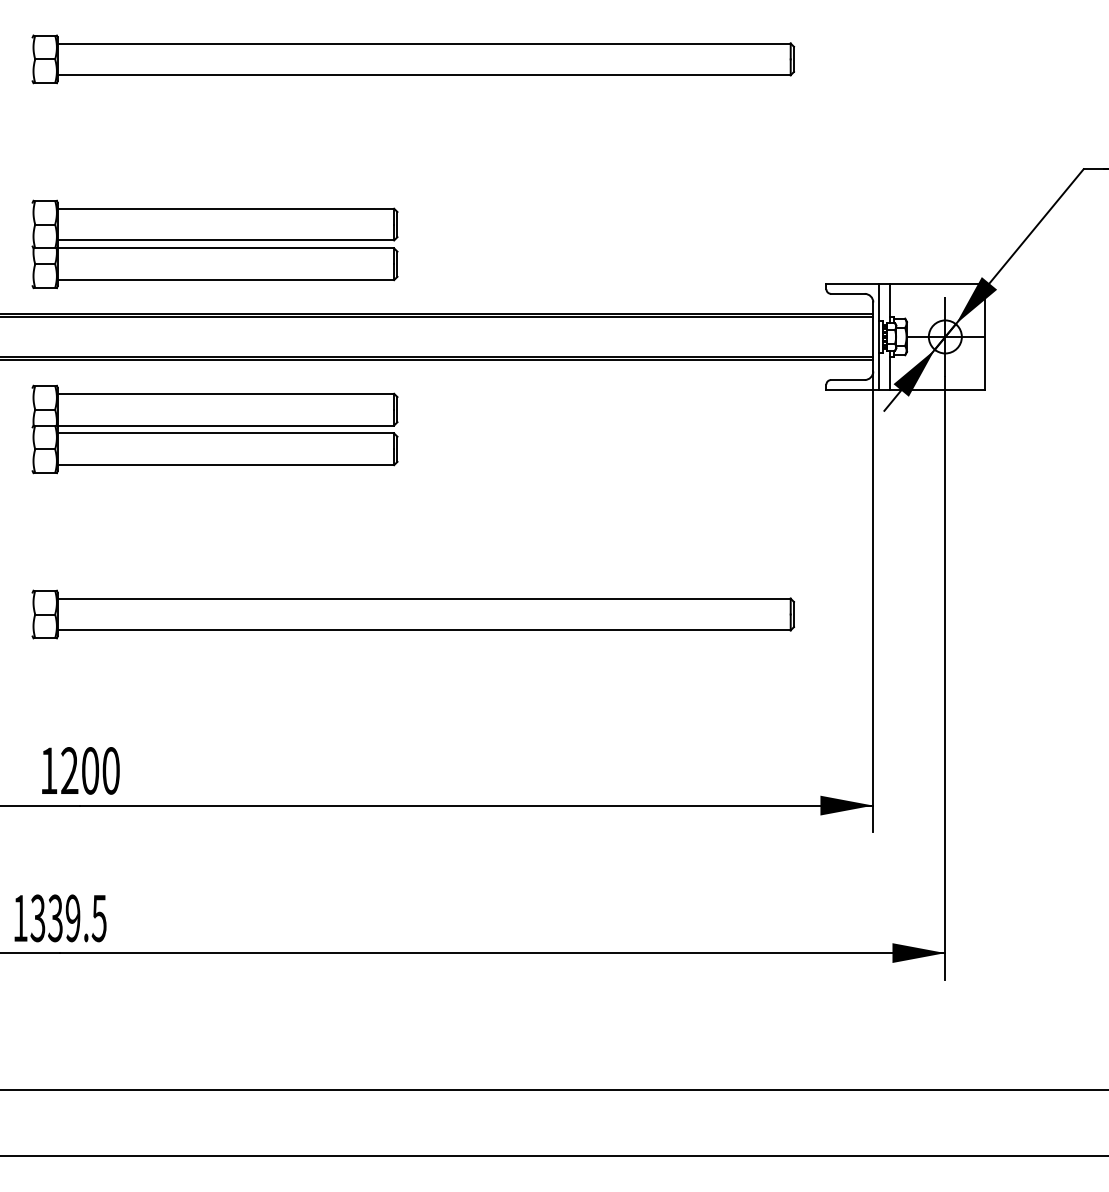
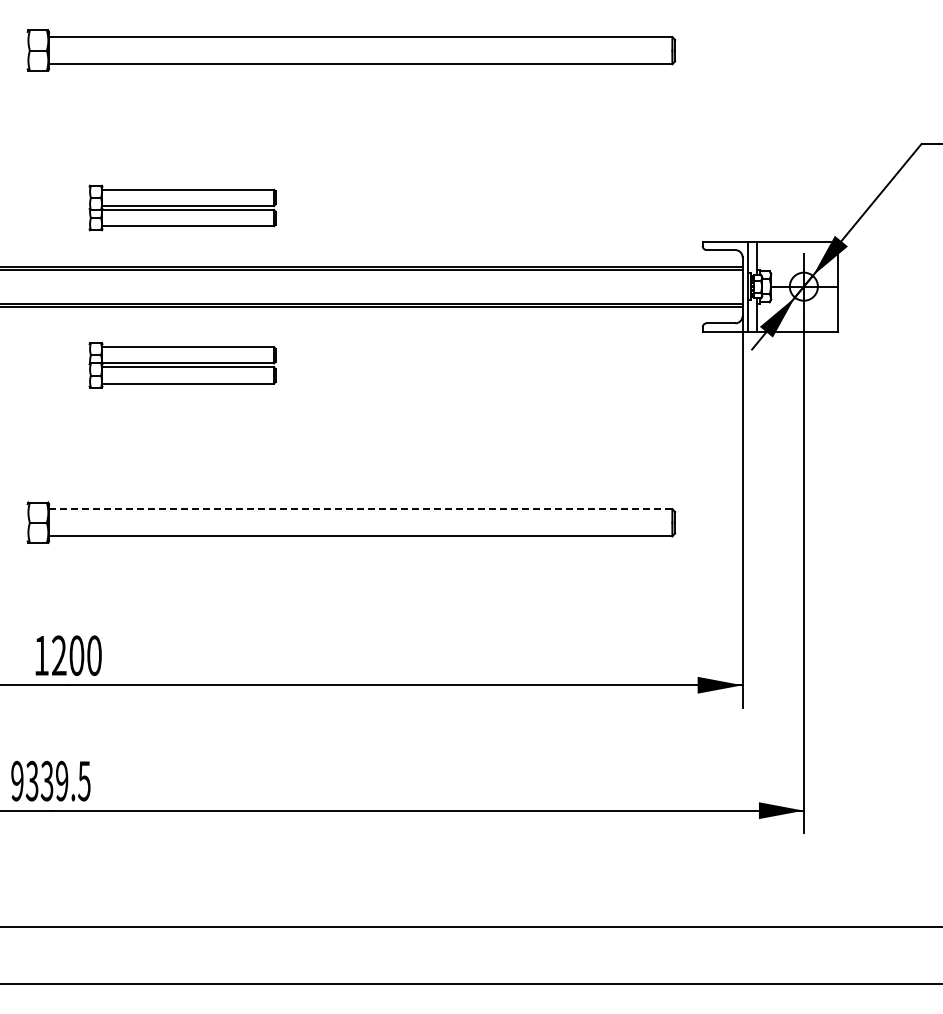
part: (214, 243) -> (182, 207), size x0.6
part: (214, 429) -> (182, 365), size x0.6
line: (423, 598) -> (360, 509), solid -> dashed
text: (20, 917) -> (17, 780), 1339.5 -> 9339.5

